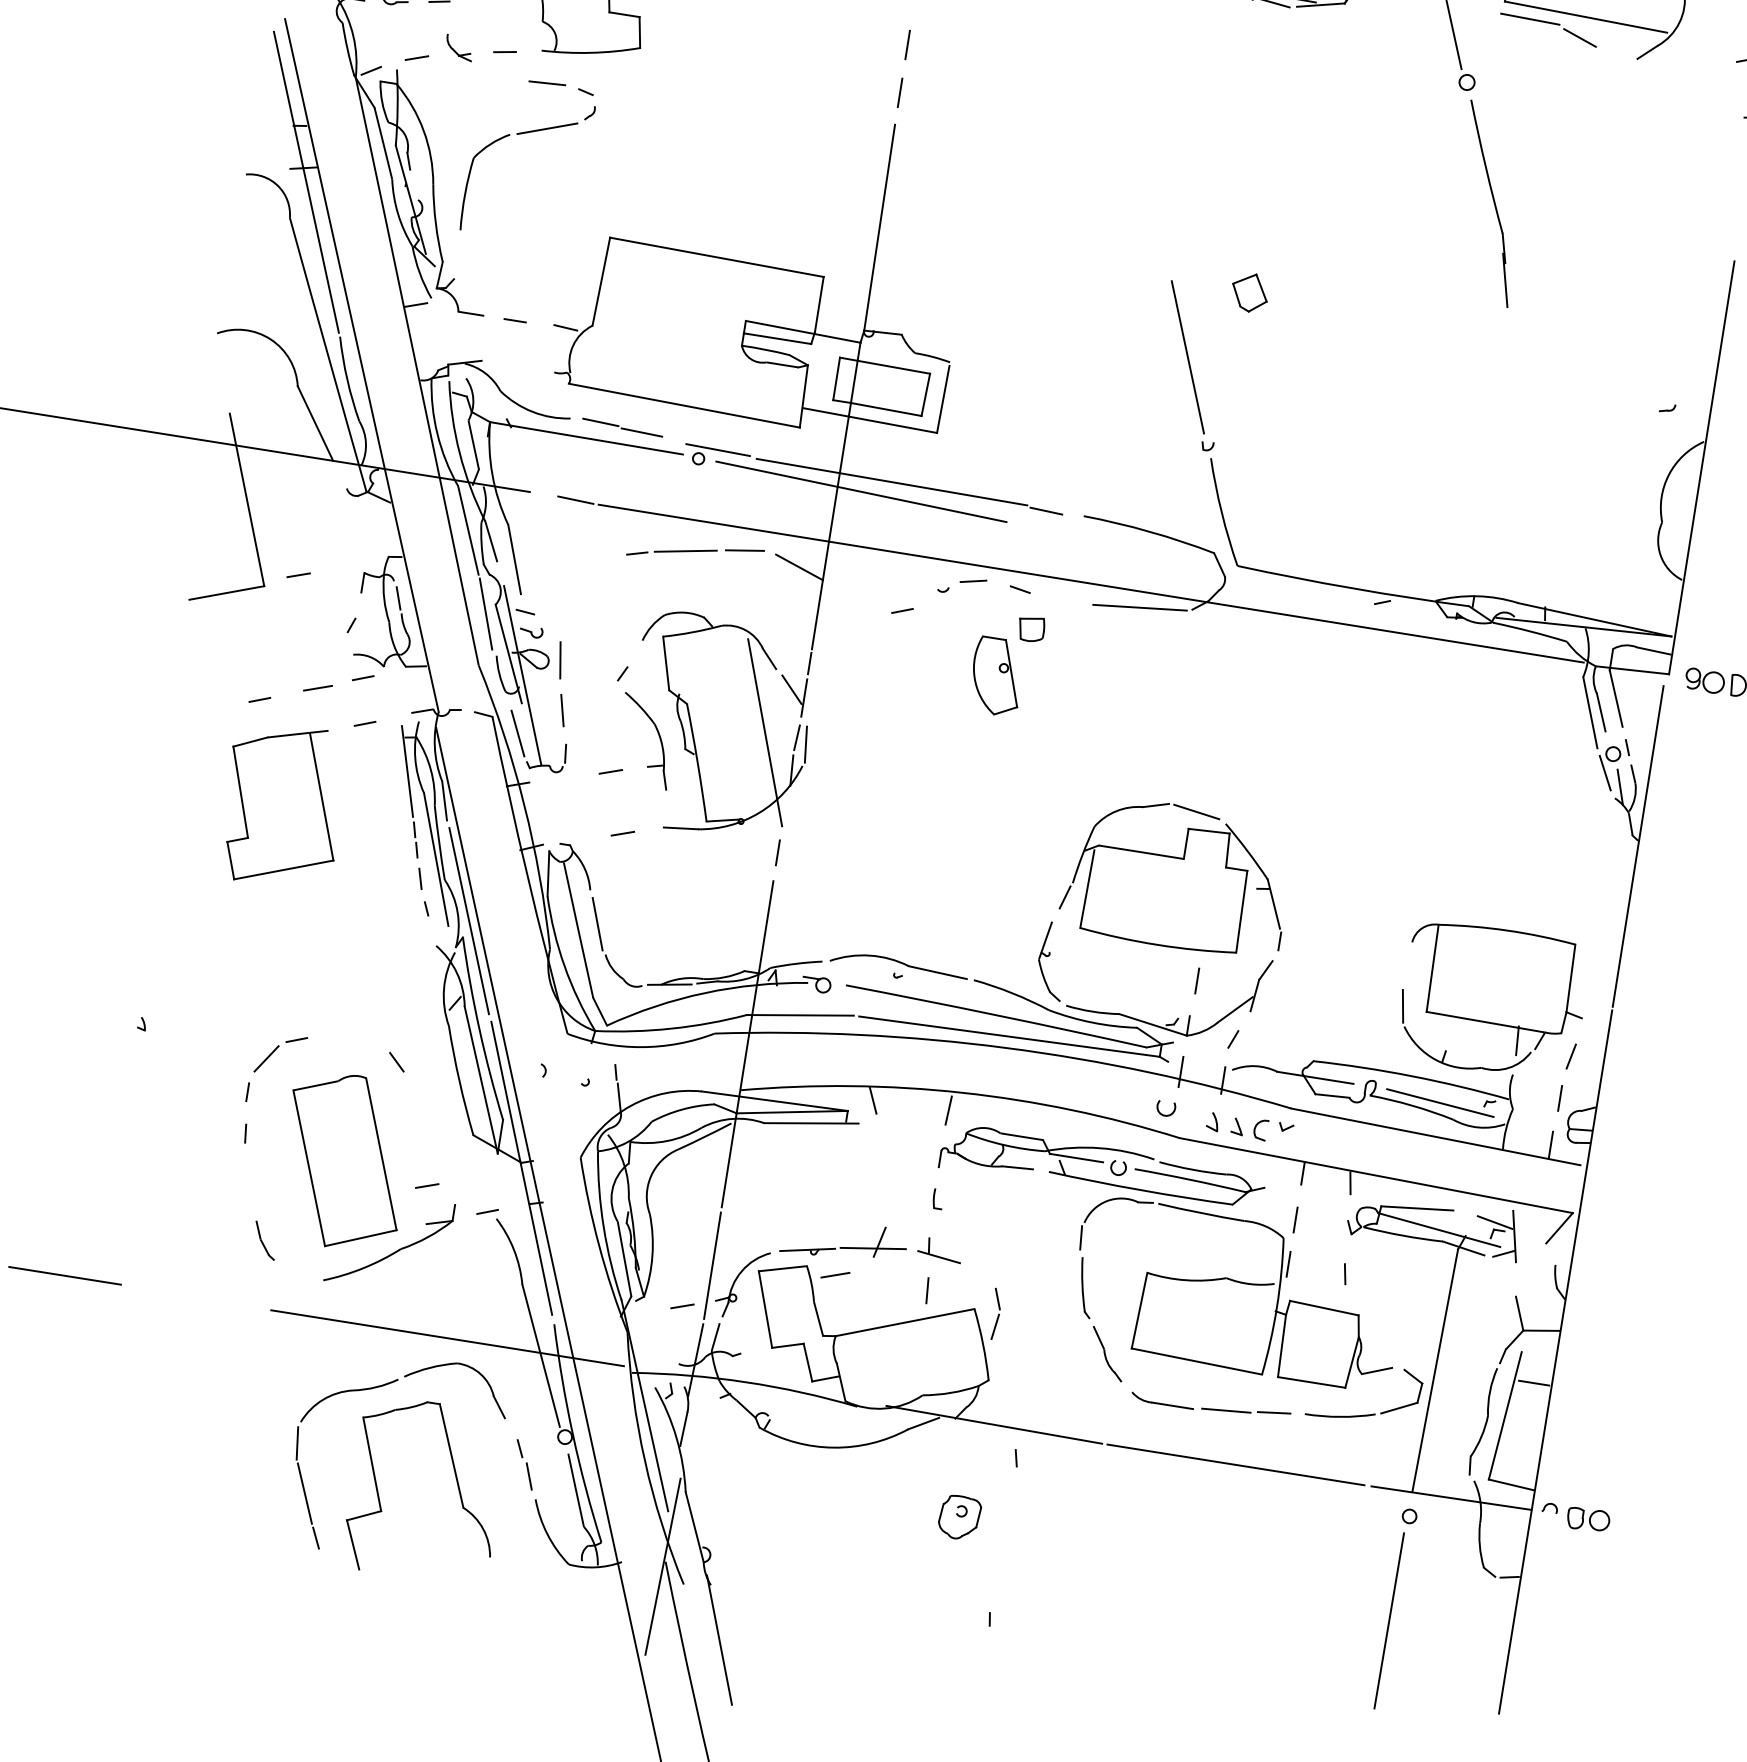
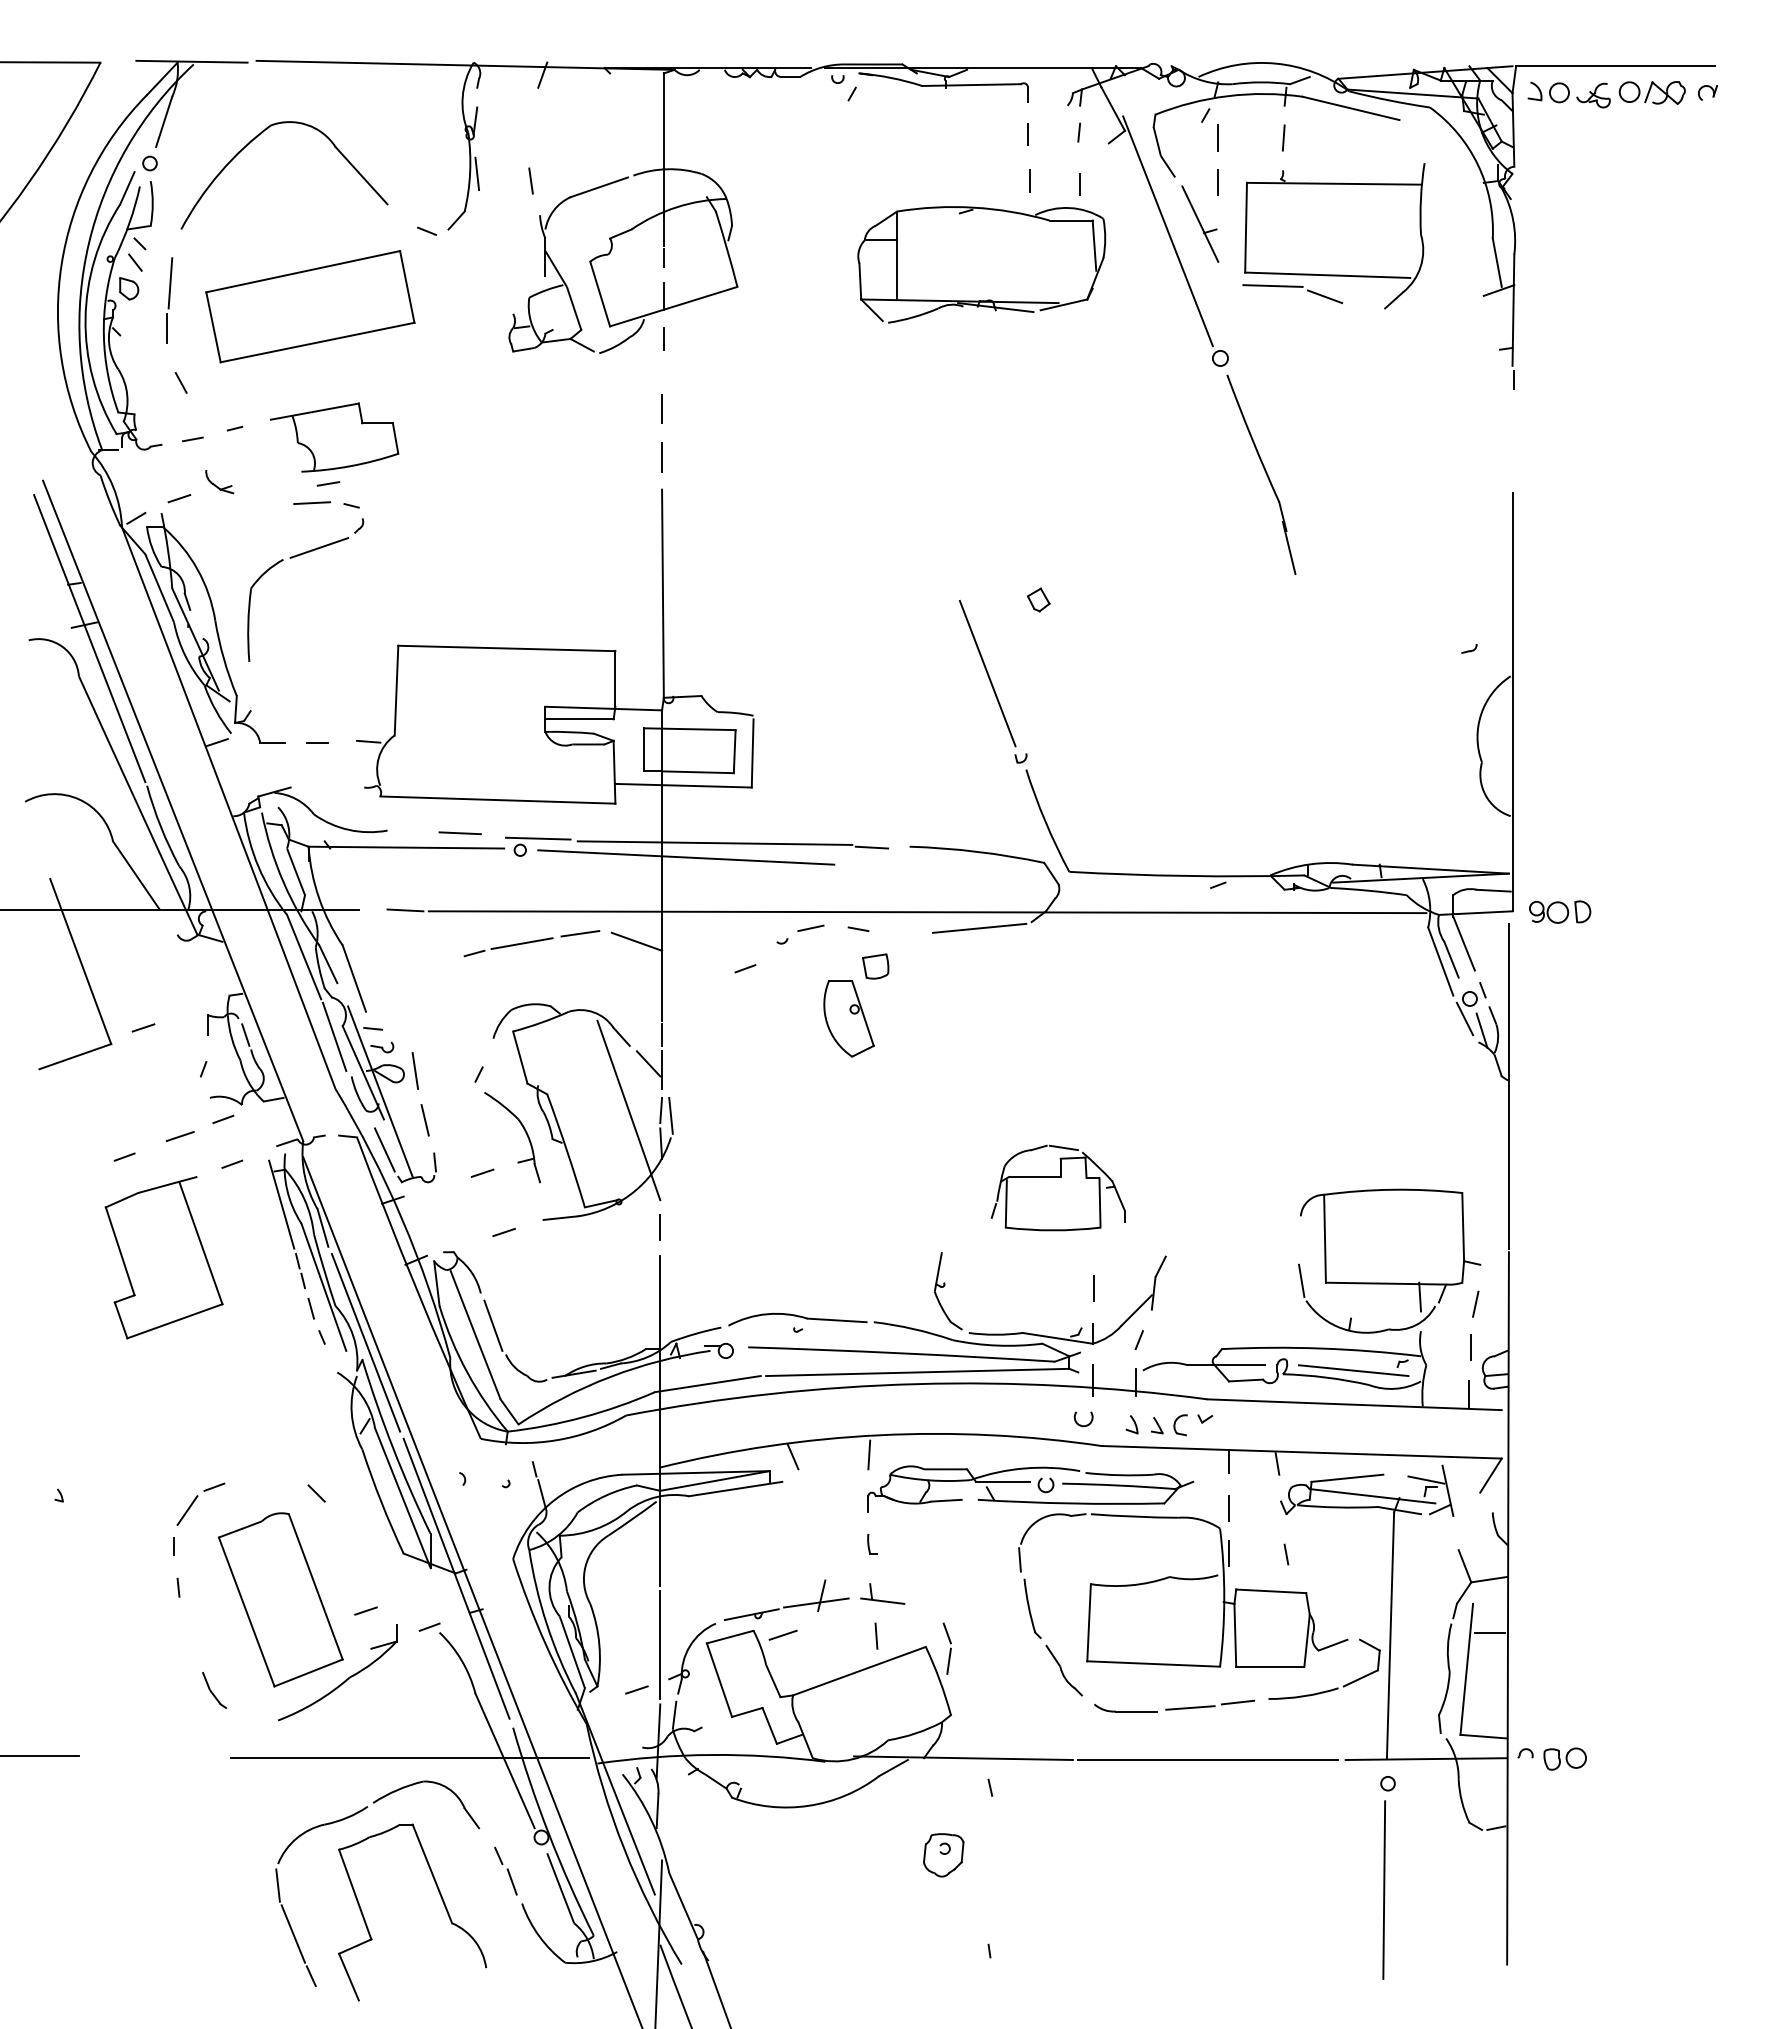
line: (505, 51) -> (328, 483), moved
part: (1249, 292) -> (1038, 599), size x0.6
line: (600, 422) -> (417, 829), removed
part: (1177, 876) -> (1058, 1187), size x0.6

